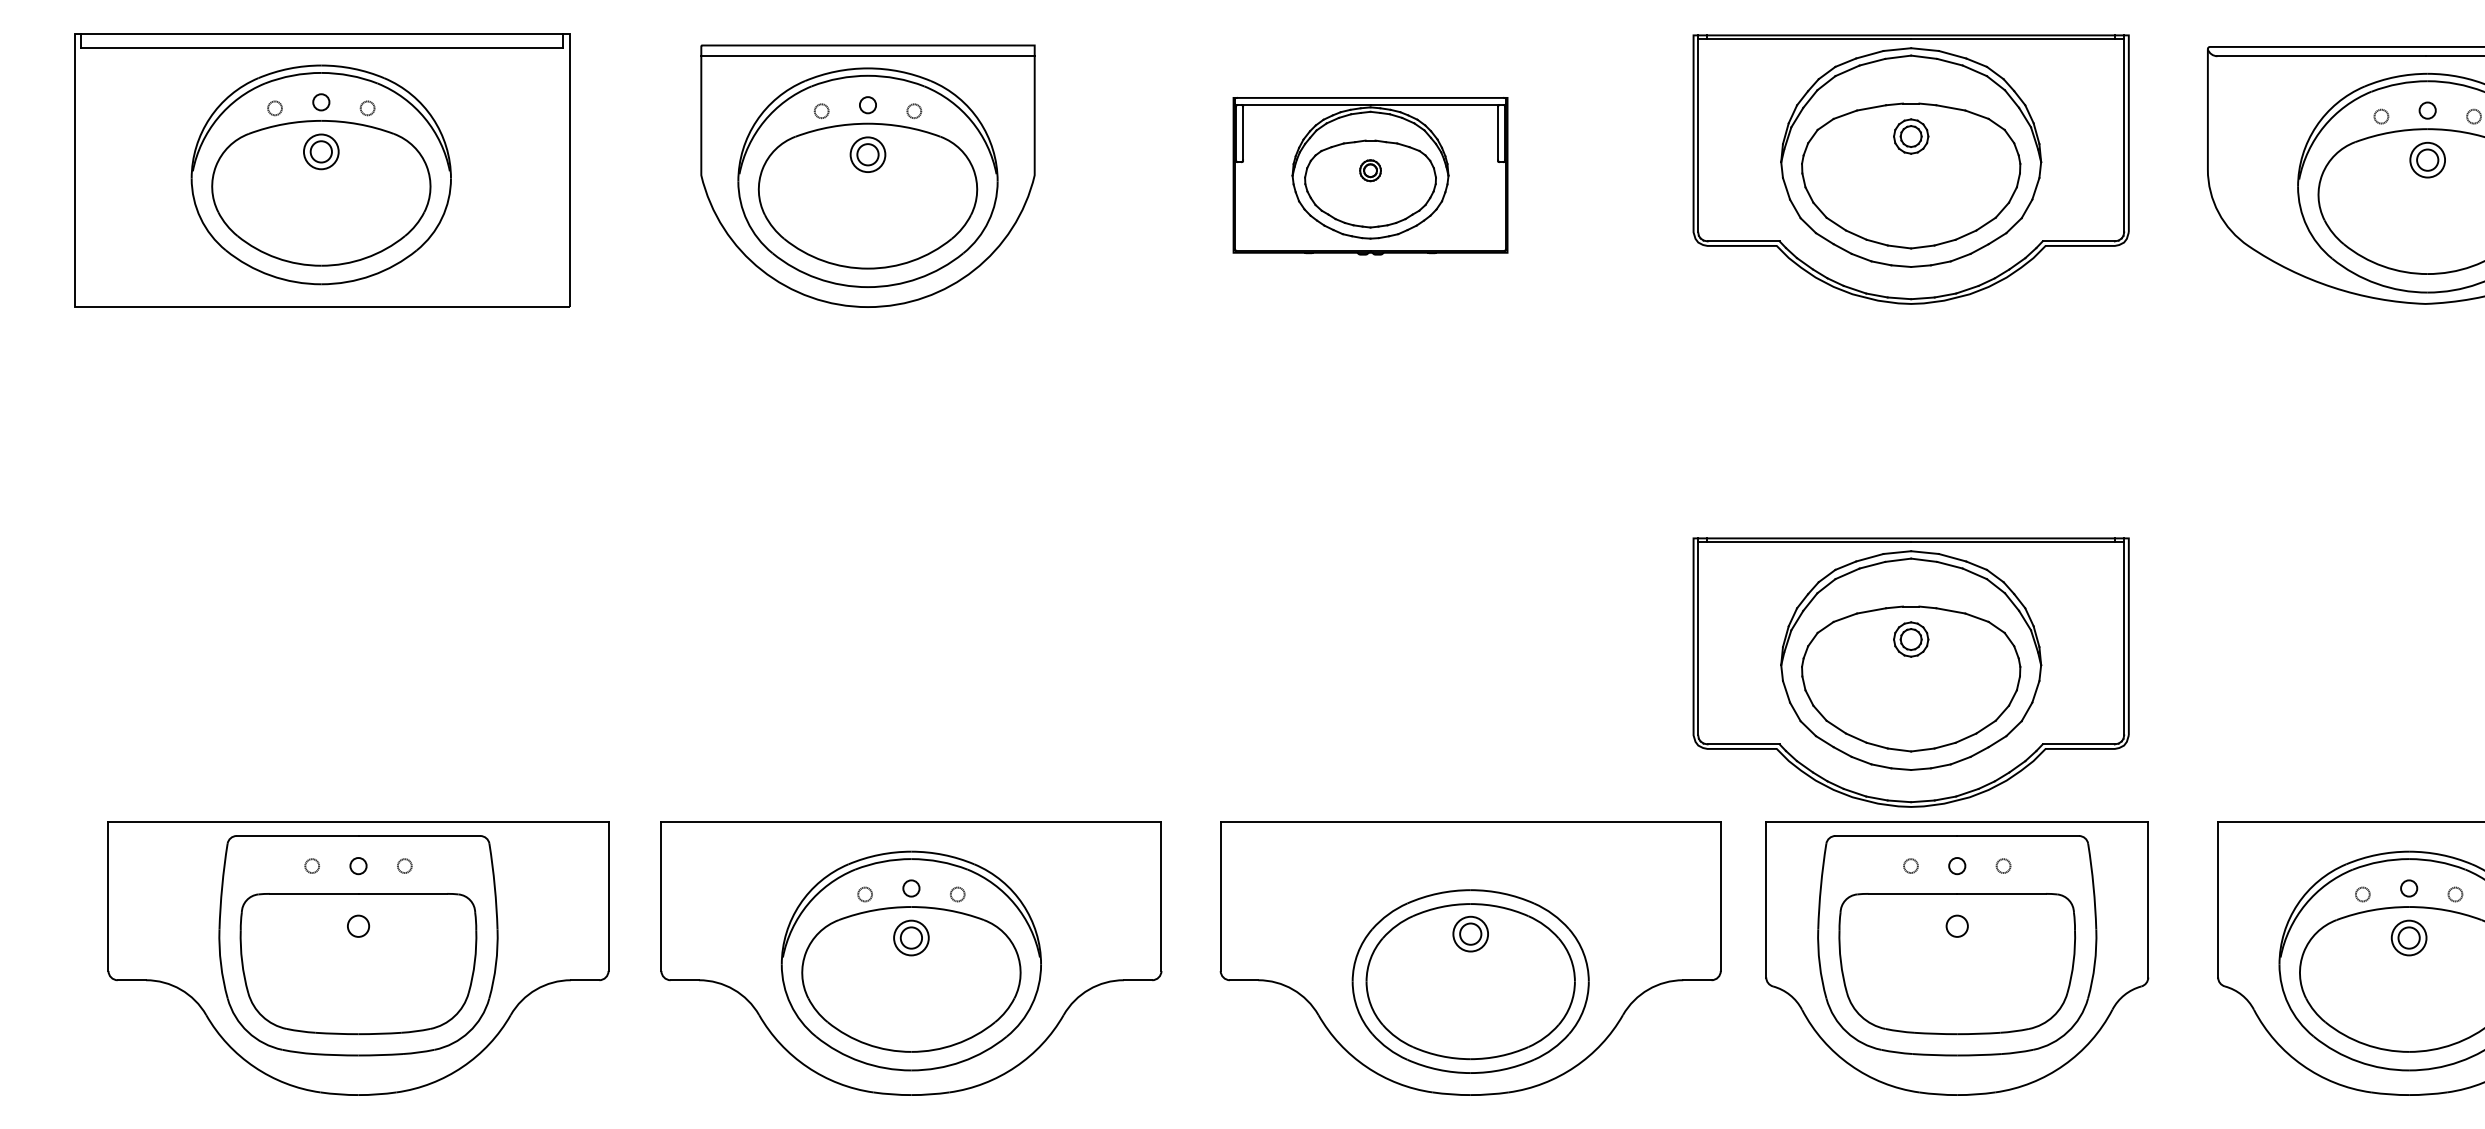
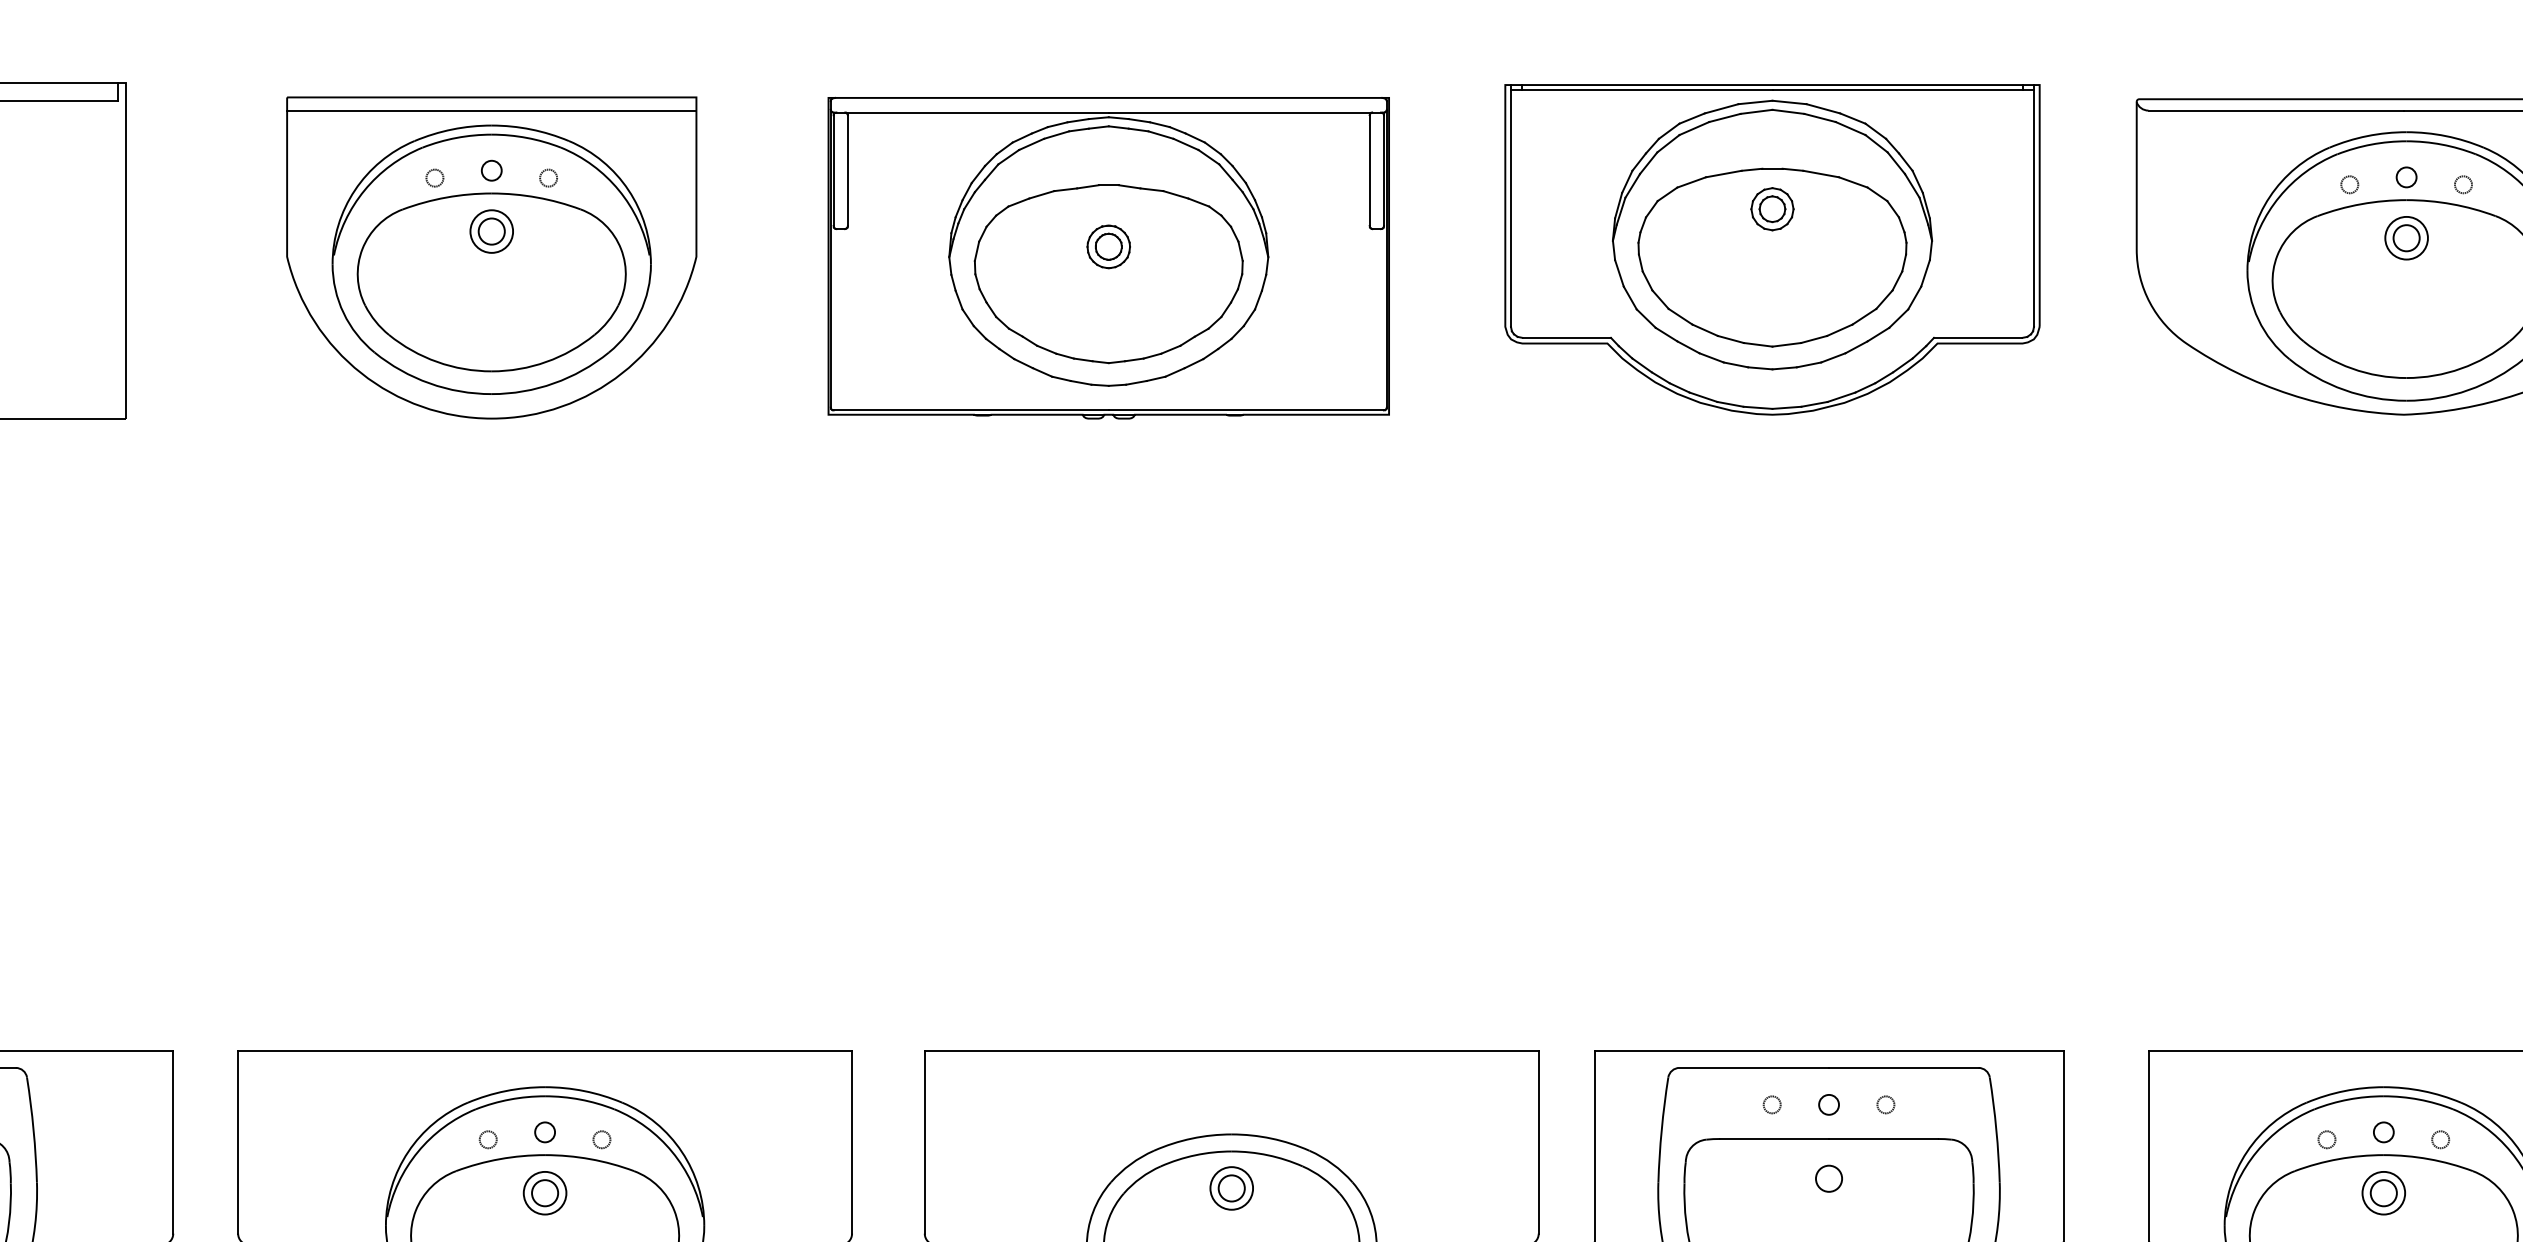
part: (1370, 175) -> (1108, 257), size x1.67
part: (1910, 672) -> (1771, 867), removed

